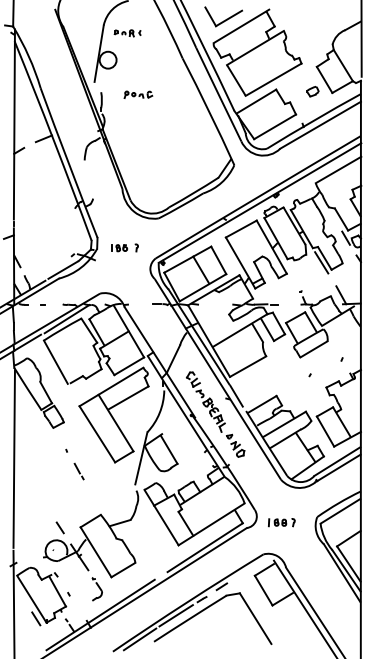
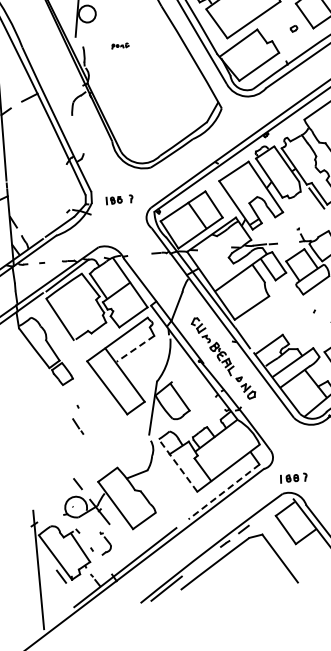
part: (312, 91) -> (293, 28), size x0.6
part: (138, 94) -> (120, 45), size x0.6
line: (128, 397) -> (135, 348), solid -> dashed
line: (13, 458) -> (25, 418), removed
line: (78, 471) -> (77, 426), moved
line: (161, 517) -> (178, 465), solid -> dashed
part: (281, 522) -> (293, 478), moved
line: (205, 547) -> (224, 491), solid -> dashed
part: (96, 589) -> (105, 543), moved
line: (175, 615) -> (200, 561), removed

